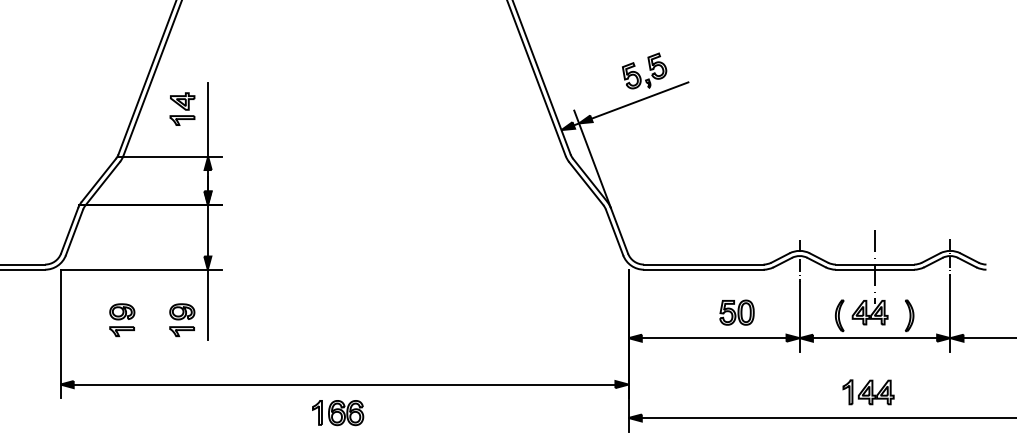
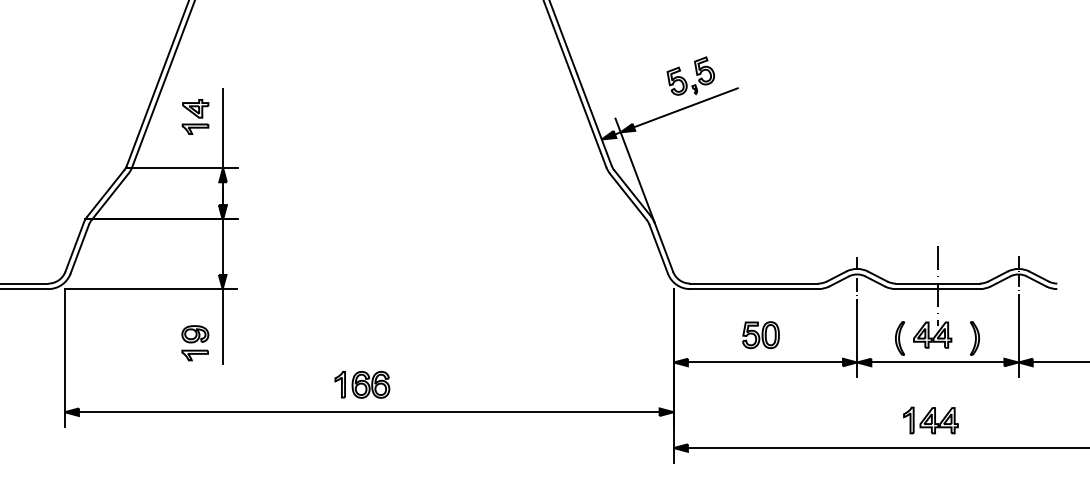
part: (736, 312) -> (760, 334), moved
part: (122, 320) -> (131, 343), removed
part: (338, 413) -> (362, 385), moved

